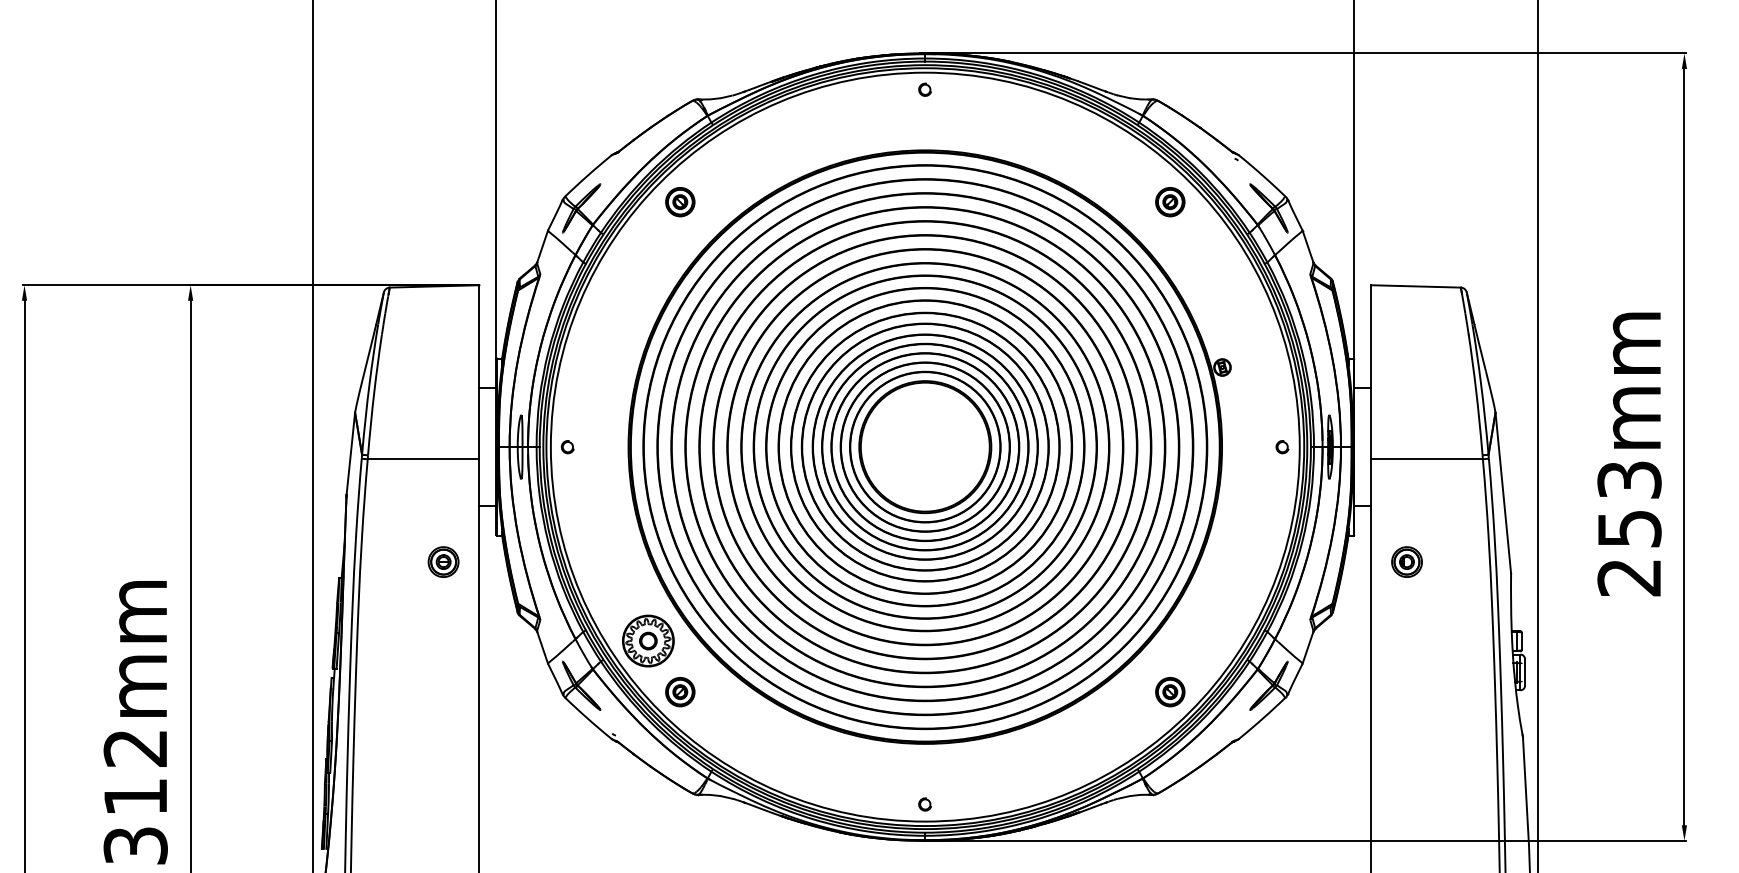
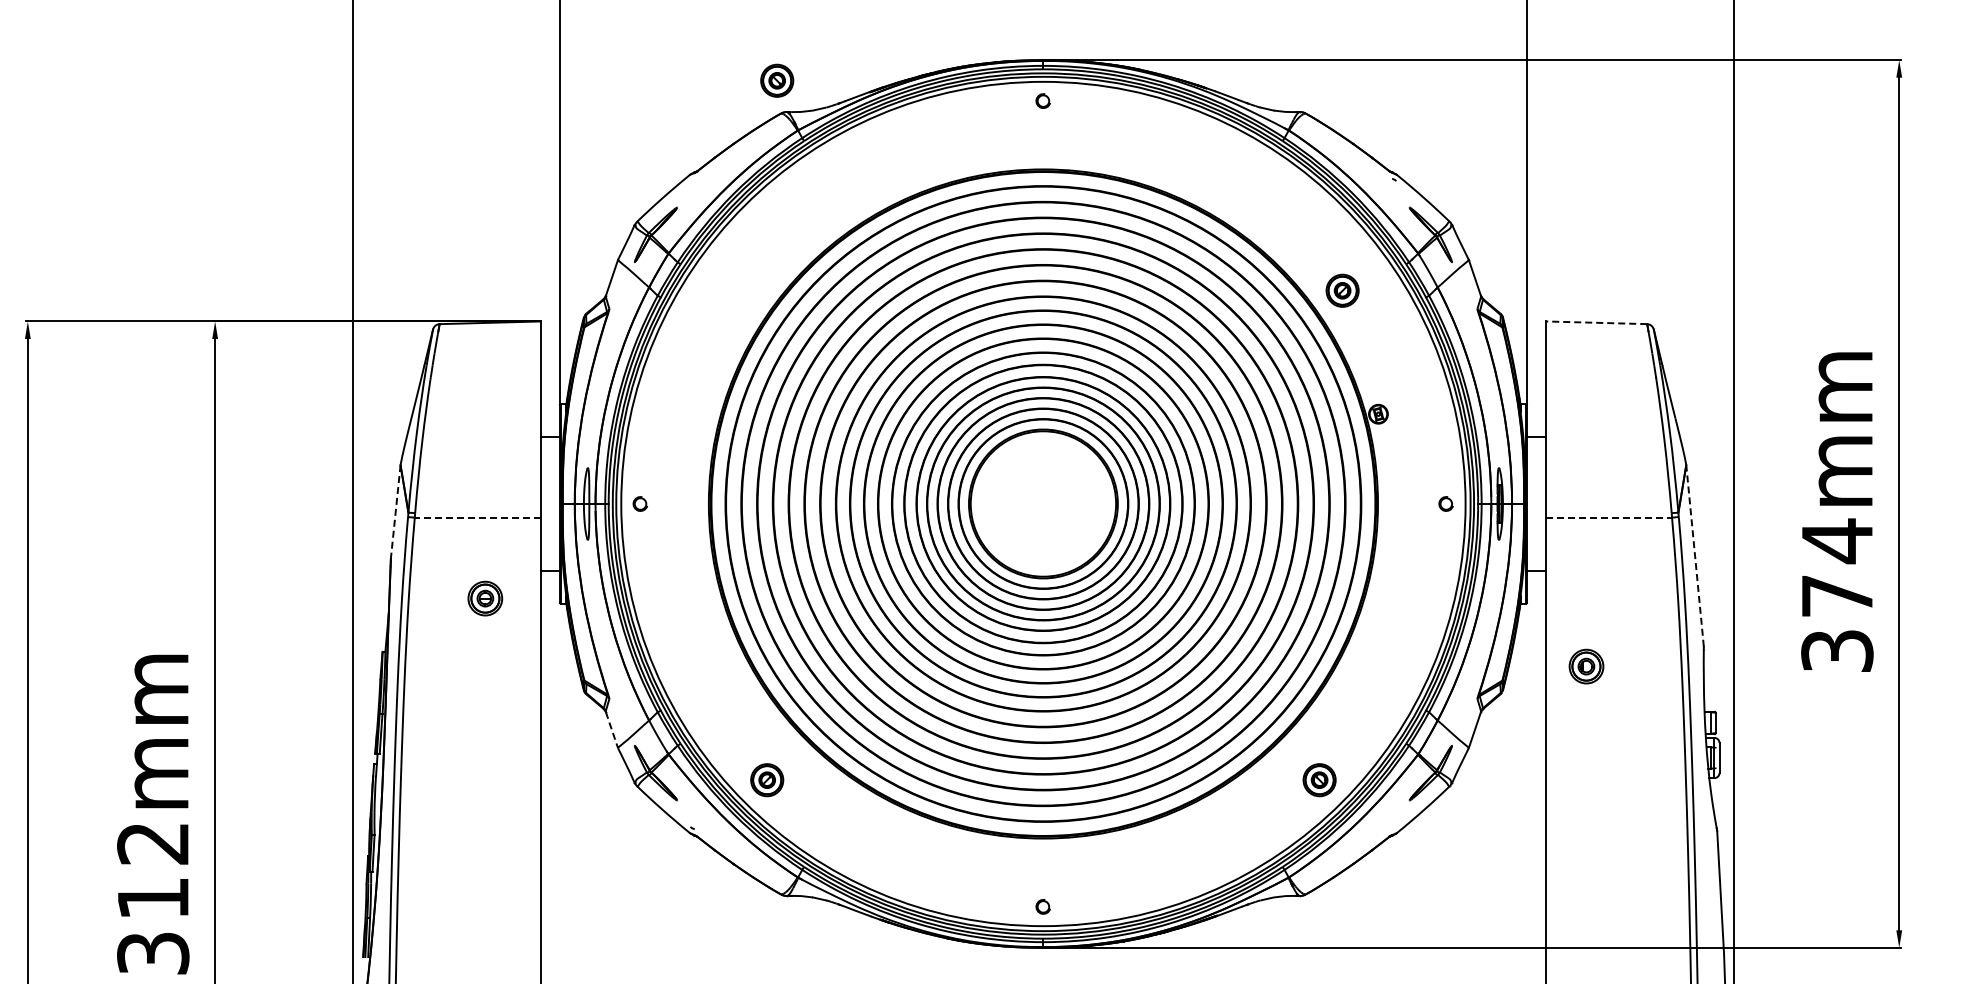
part: (680, 201) -> (777, 80), moved
part: (1170, 201) -> (1342, 290), moved
line: (1415, 286) -> (1596, 322), solid -> dashed
line: (350, 453) -> (395, 511), solid -> dashed
line: (423, 459) -> (477, 517), solid -> dashed
line: (1427, 459) -> (1609, 517), solid -> dashed
line: (1503, 492) -> (1695, 555), solid -> dashed
text: (1629, 528) -> (1837, 595), 253mm -> 374mm
part: (443, 562) -> (485, 598), moved
part: (1407, 562) -> (1586, 666), moved
part: (647, 640) -> (730, 722), removed
line: (542, 648) -> (611, 730), solid -> dashed

